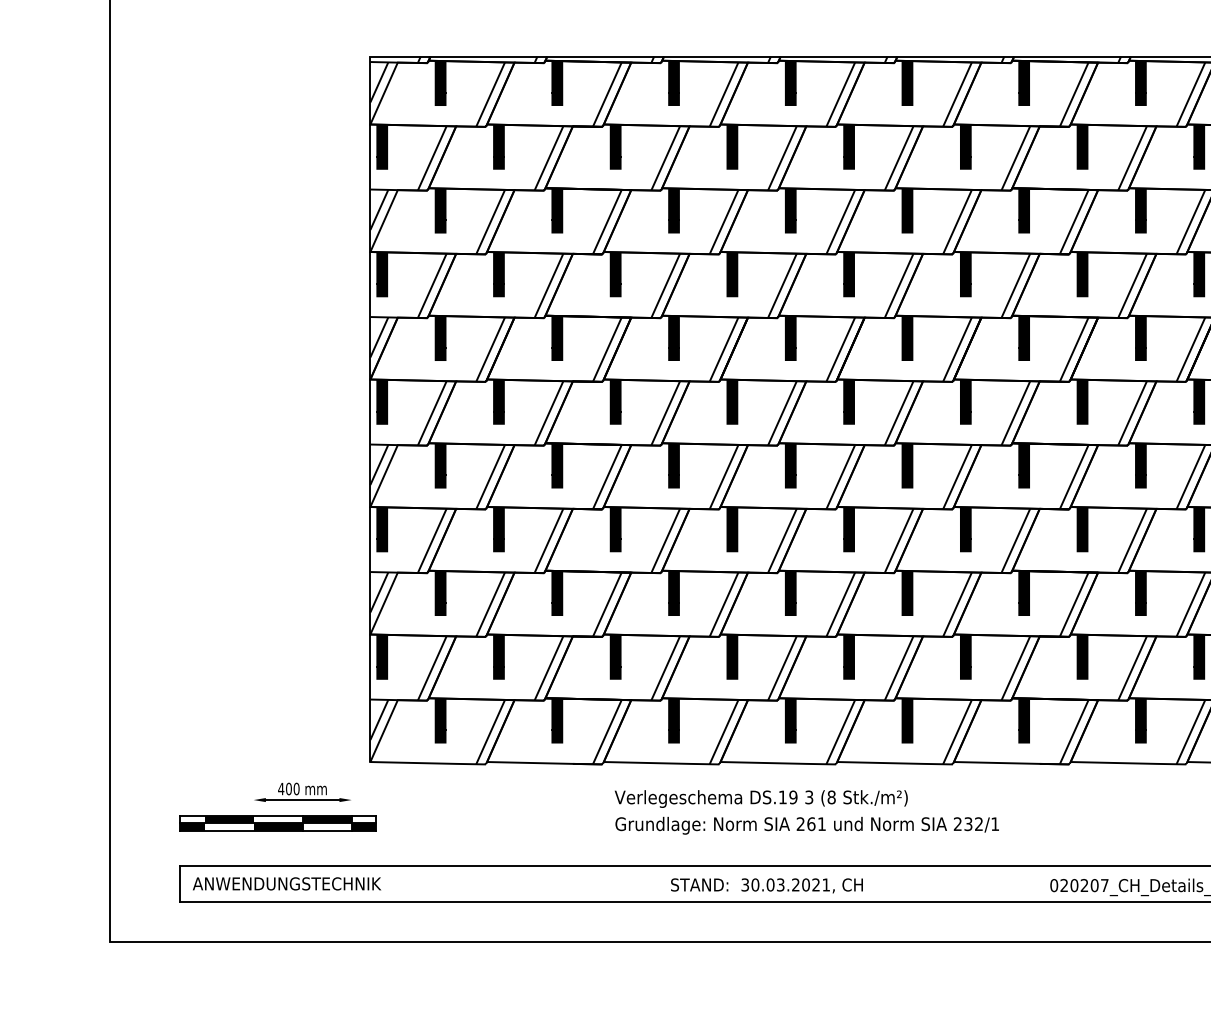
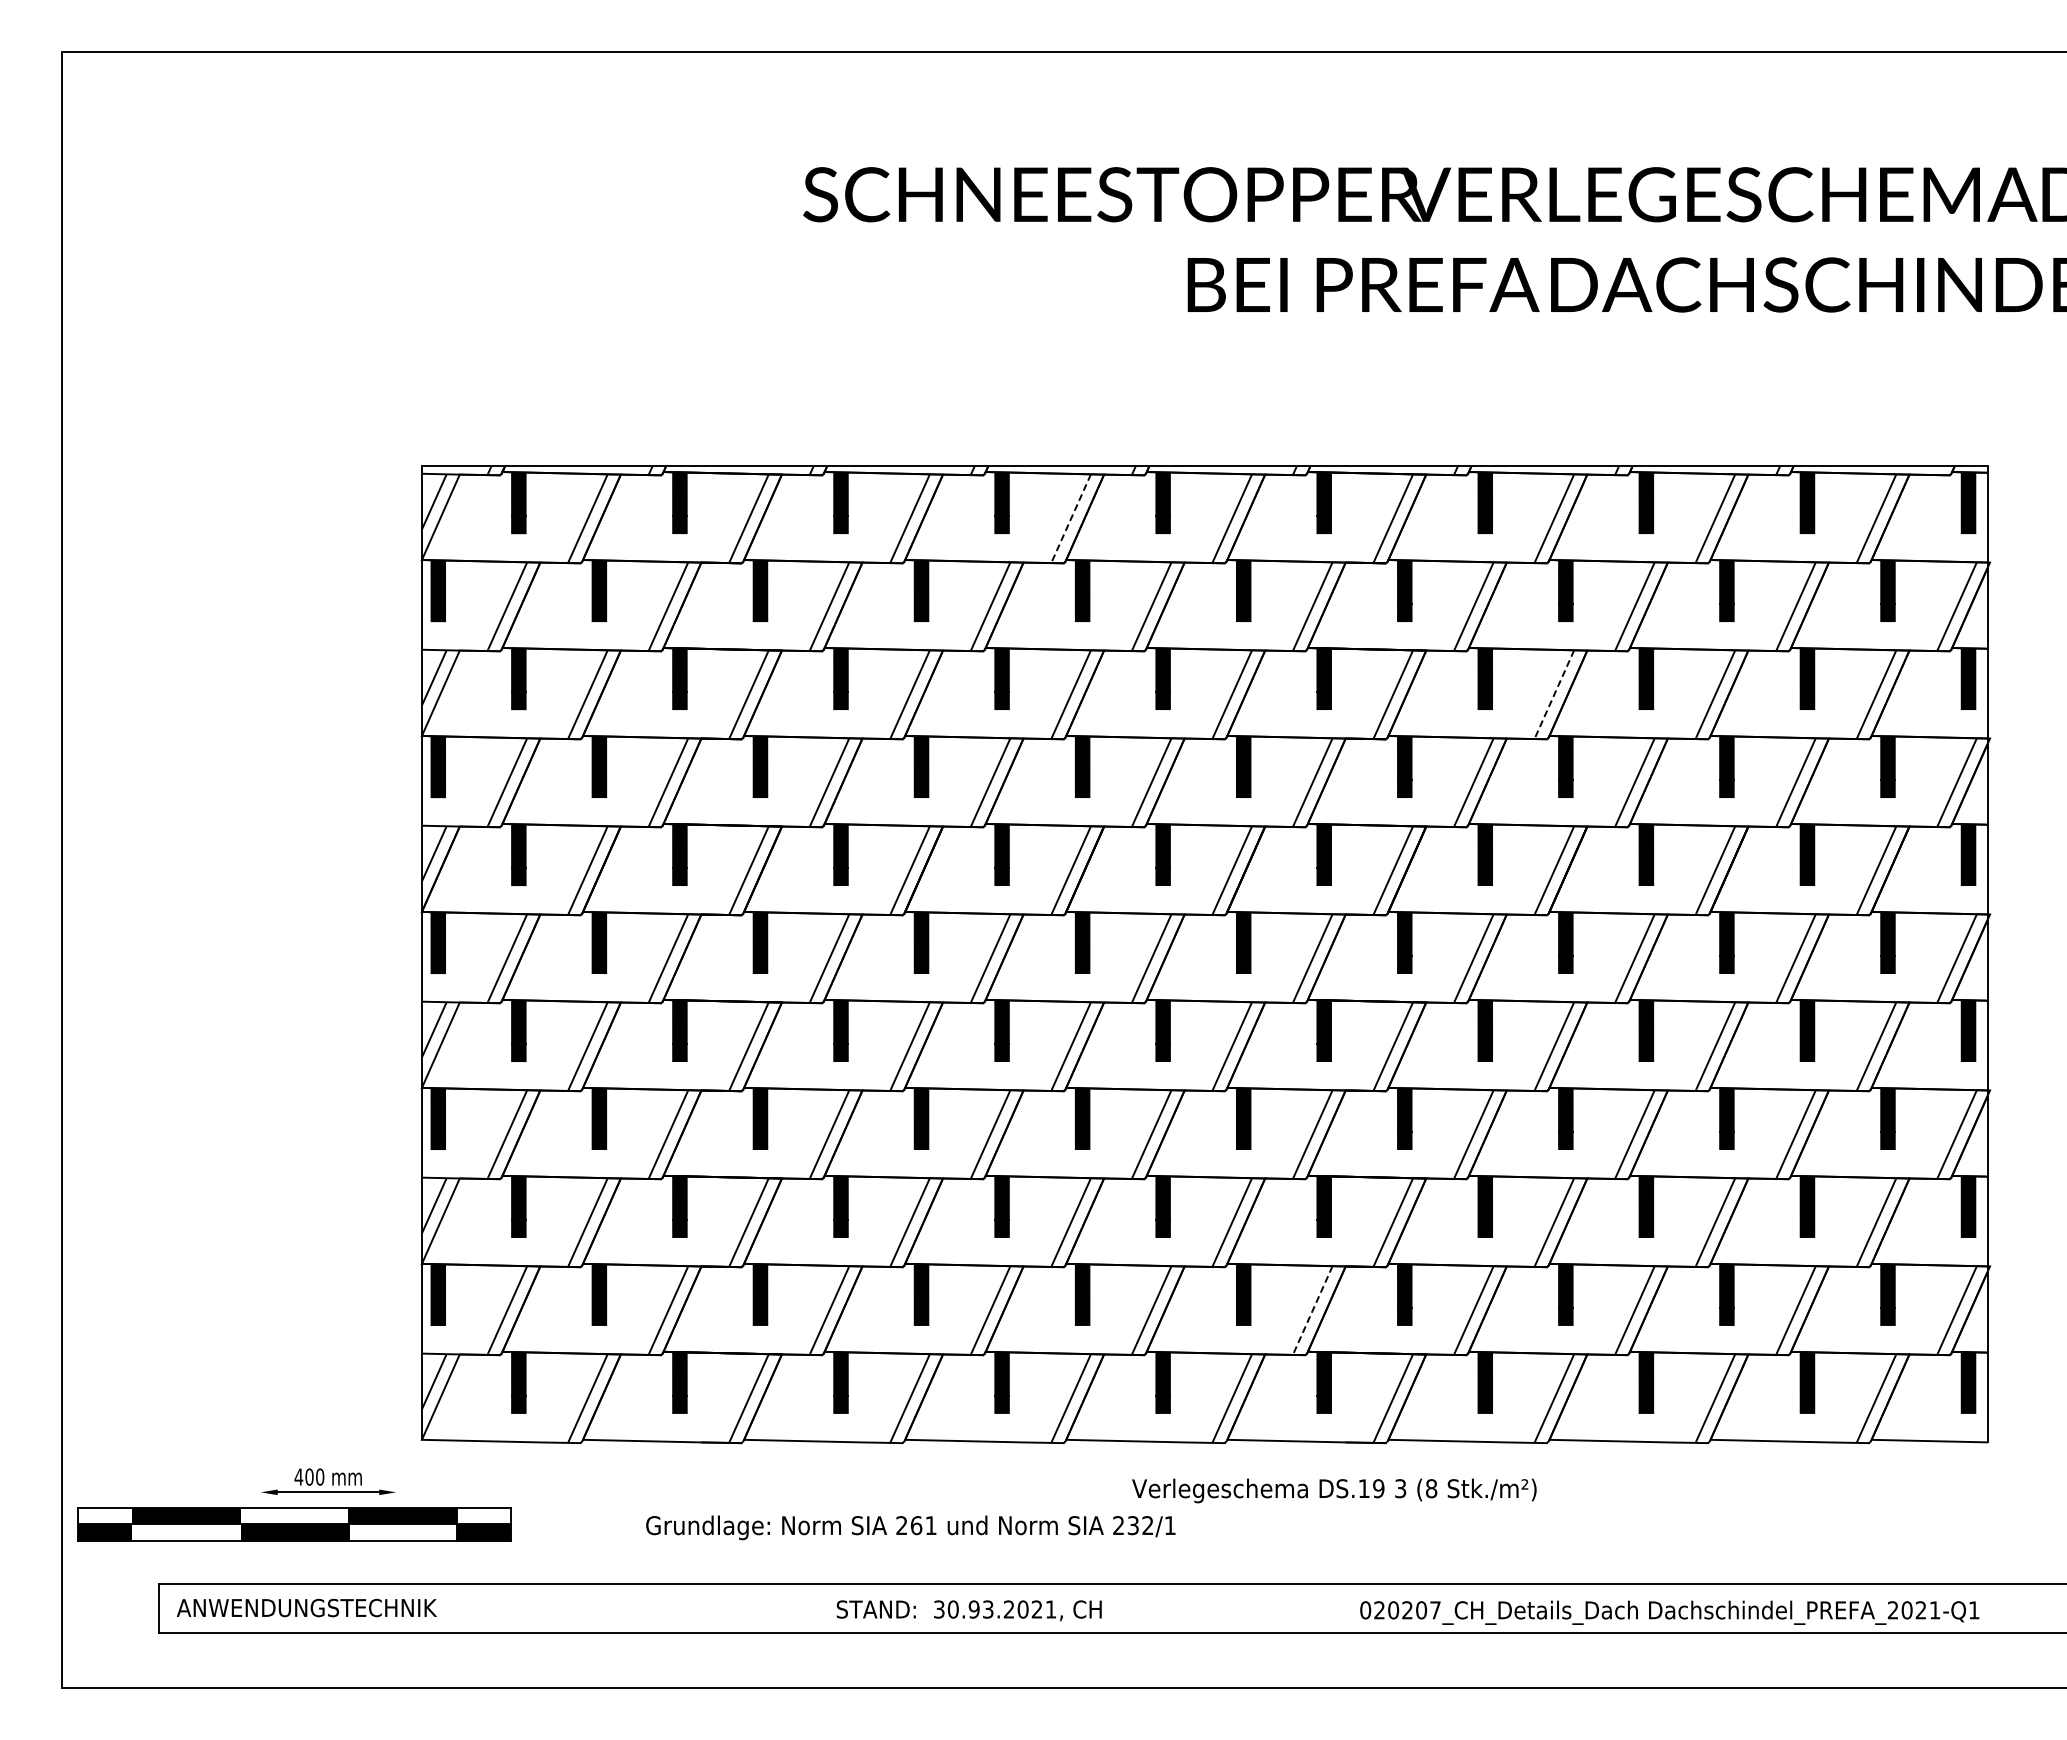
line: (841, 94) -> (1071, 518), solid -> dashed
line: (1191, 221) -> (1554, 694), solid -> dashed
line: (1015, 668) -> (1312, 1310), solid -> dashed
text: (761, 798) -> (1334, 1490), moved
part: (278, 823) -> (294, 1524), size x1.6
text: (807, 825) -> (910, 1527), moved
text: (770, 884) -> (973, 1609), 30.03.2021, -> 30.93.2021,

